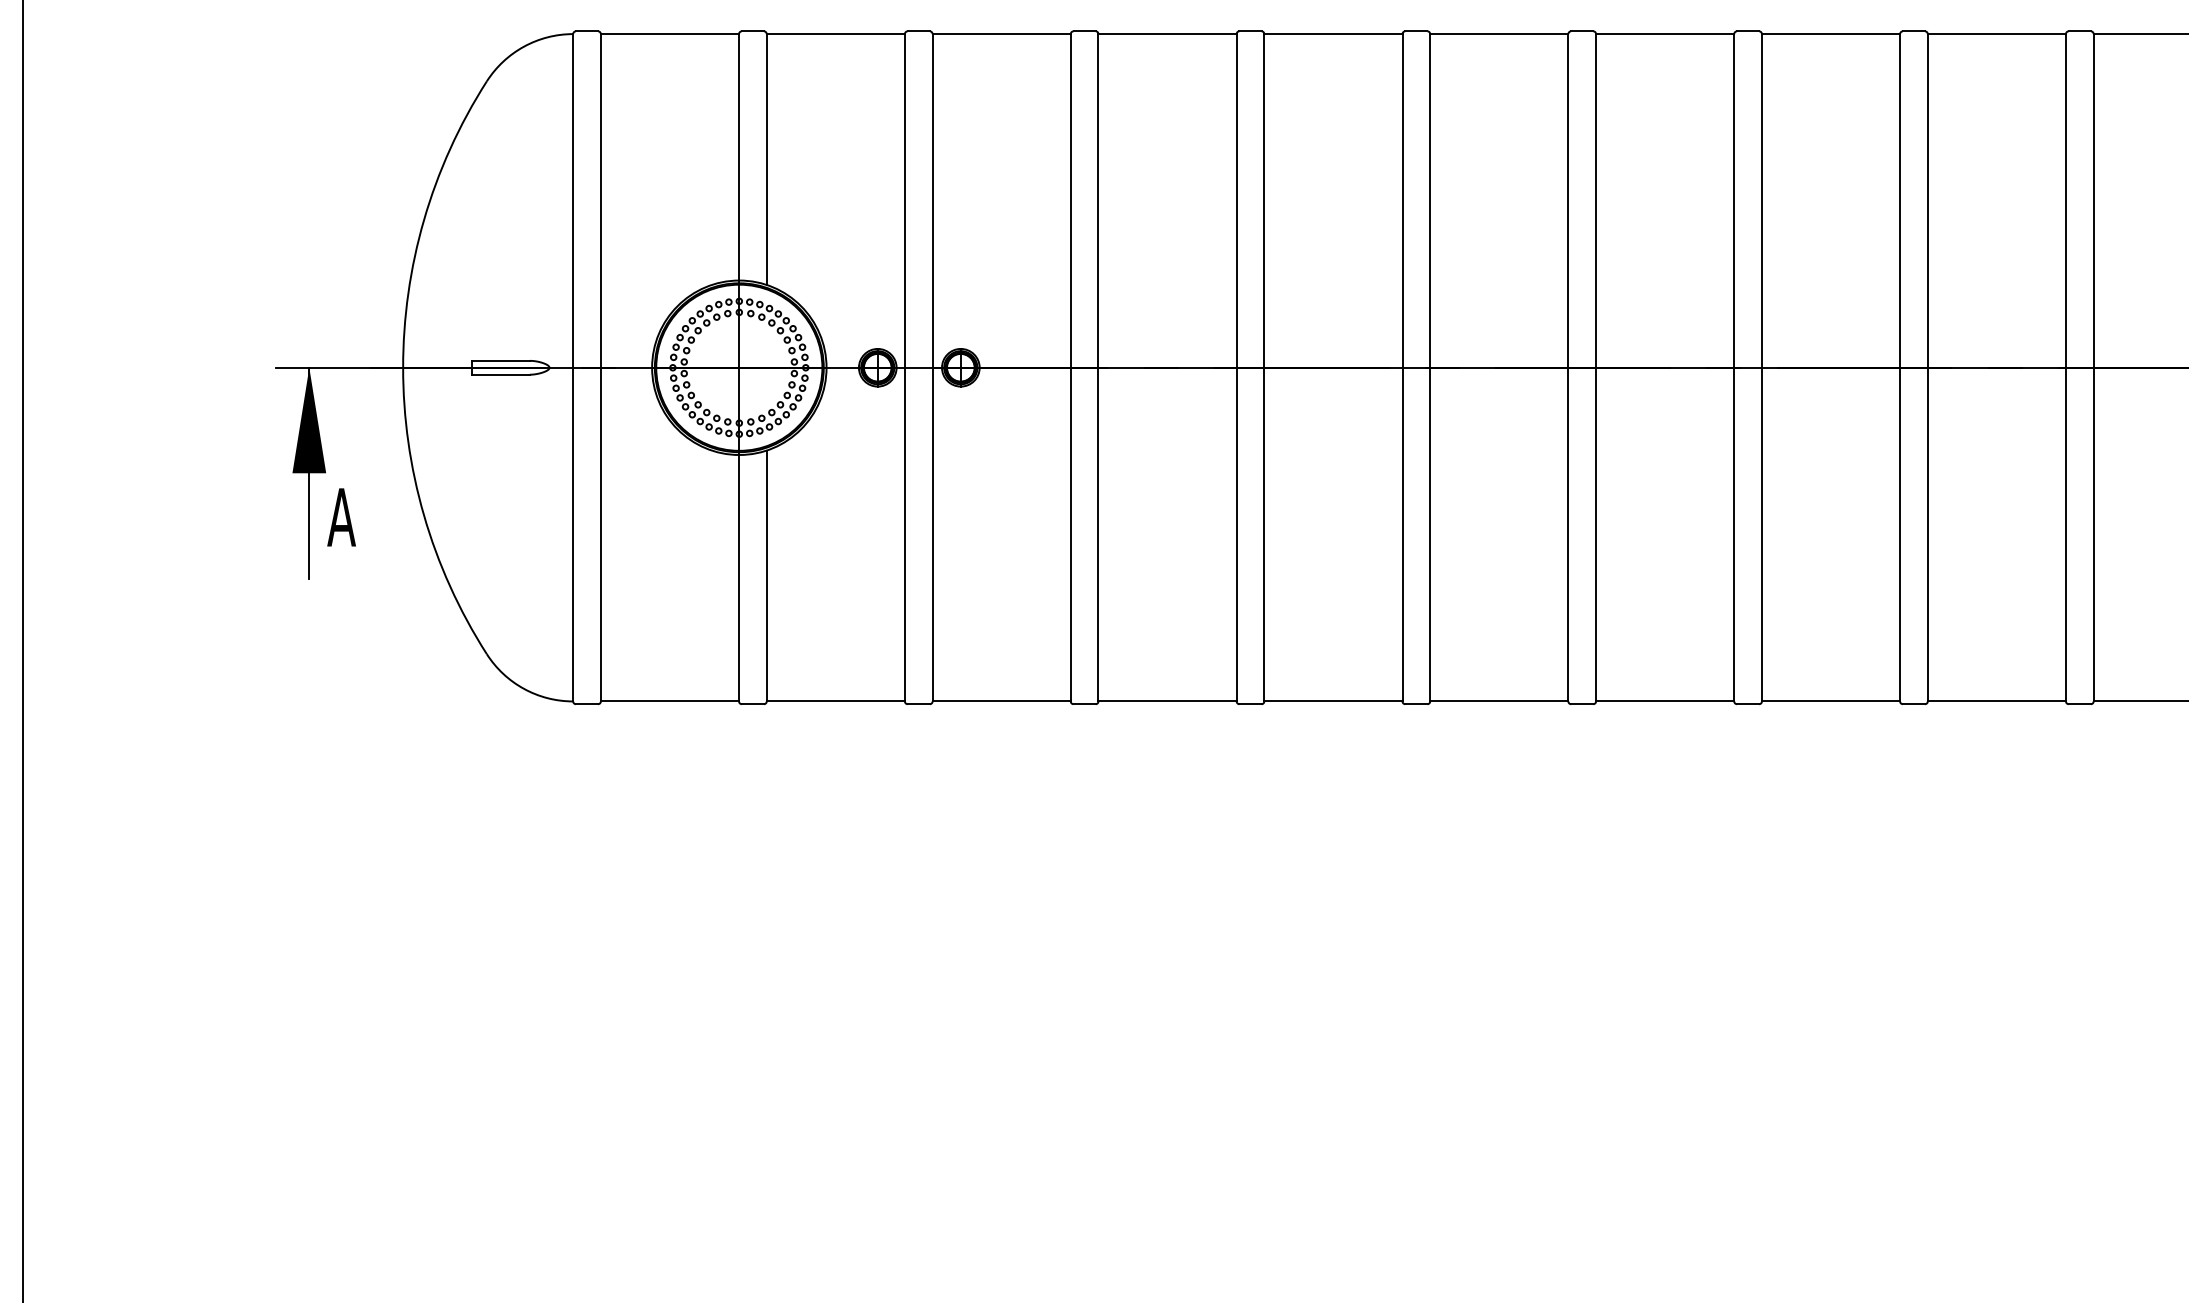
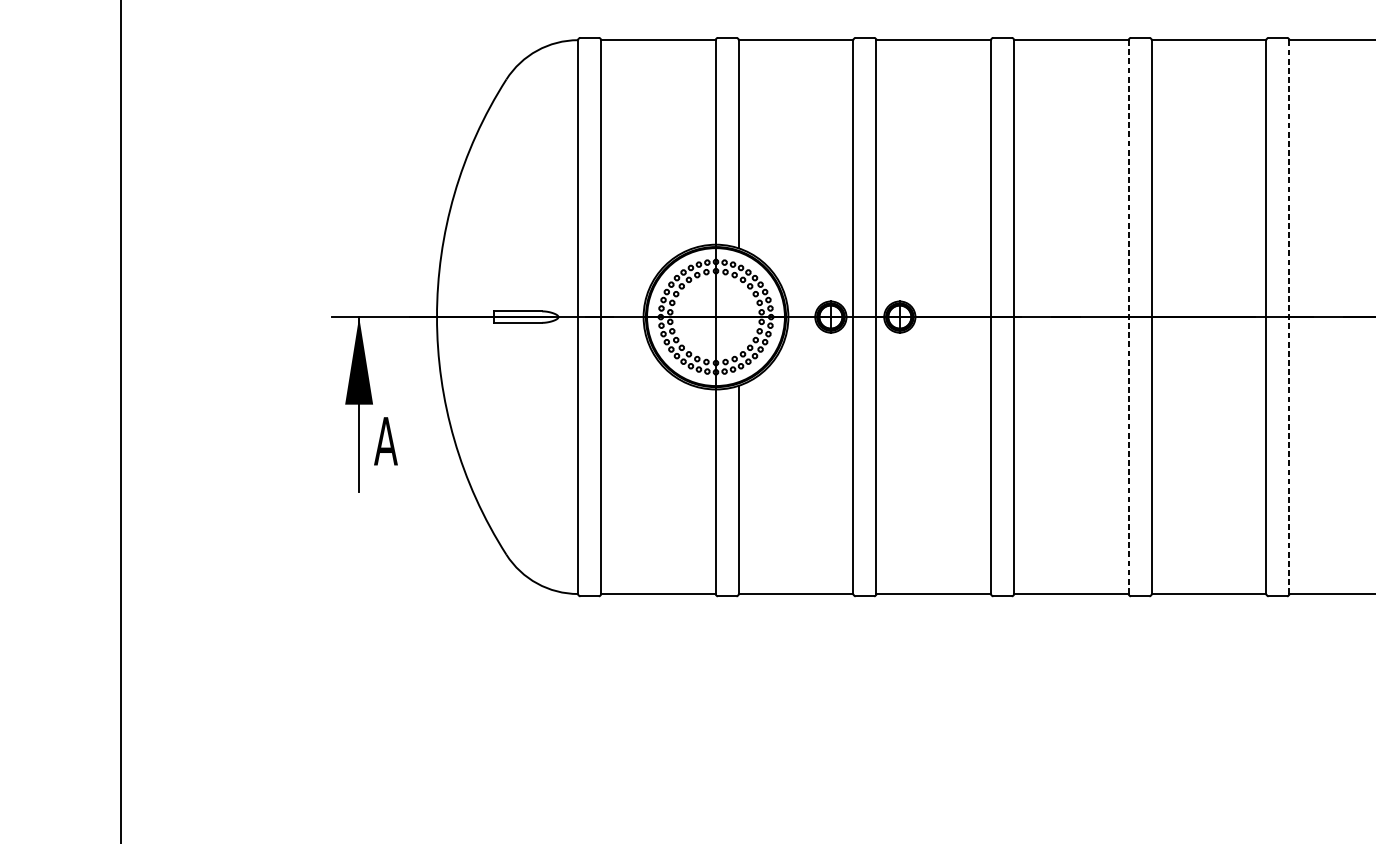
line: (1236, 367) -> (1128, 316), solid -> dashed
line: (1430, 367) -> (1289, 316), solid -> dashed

